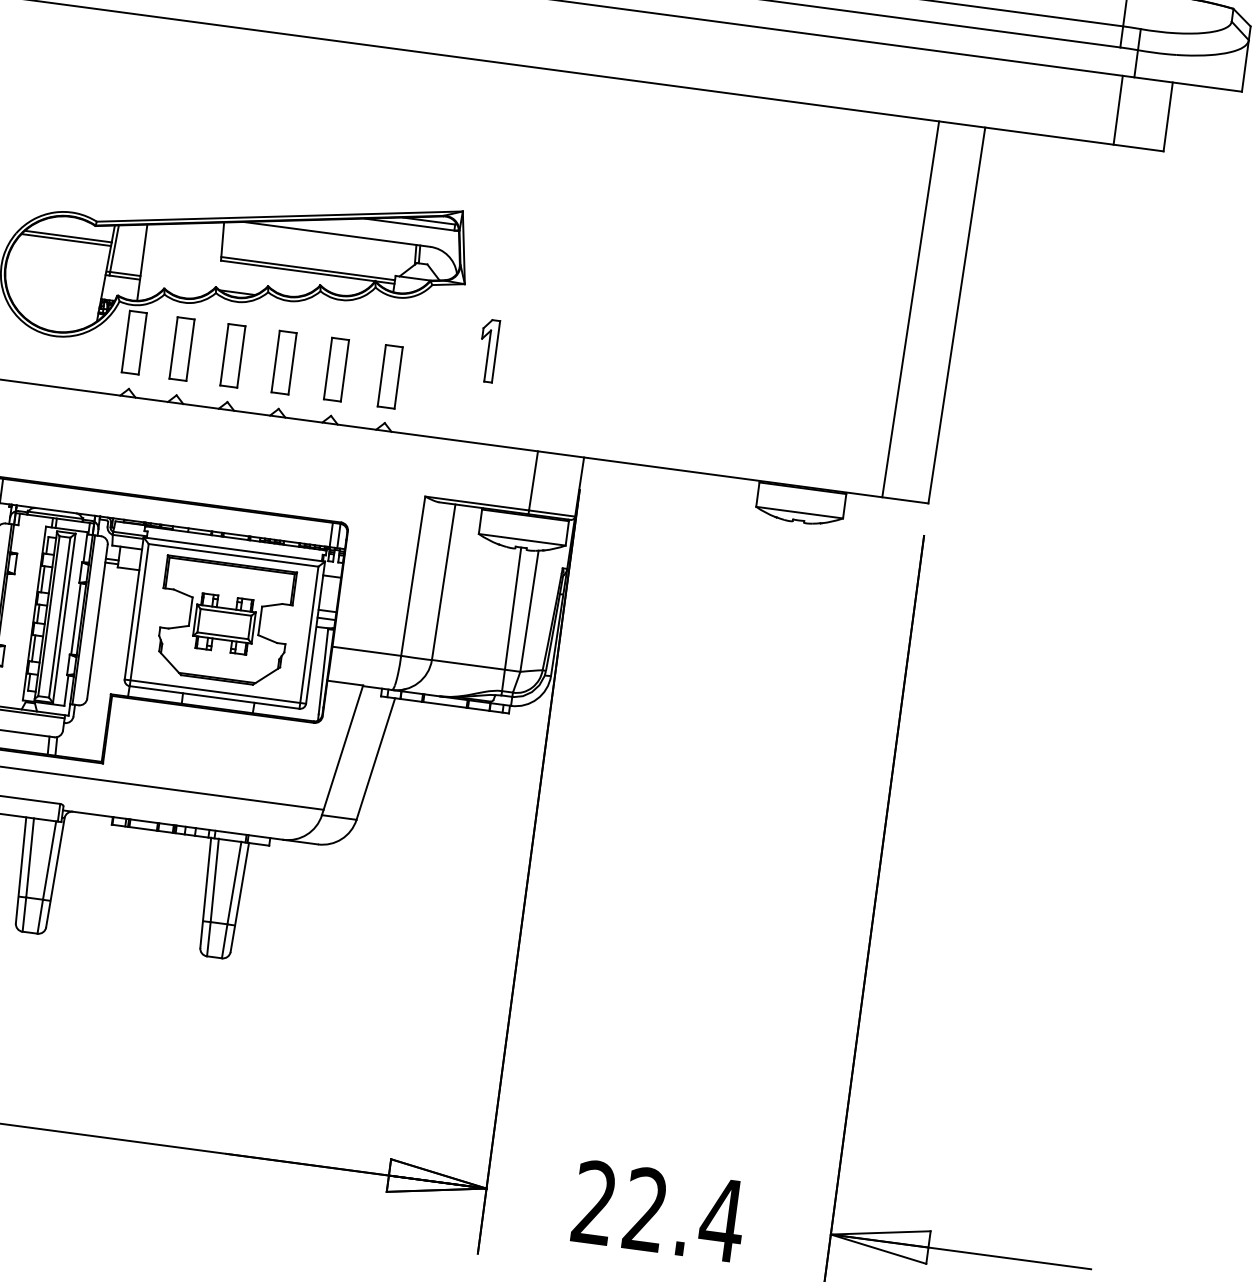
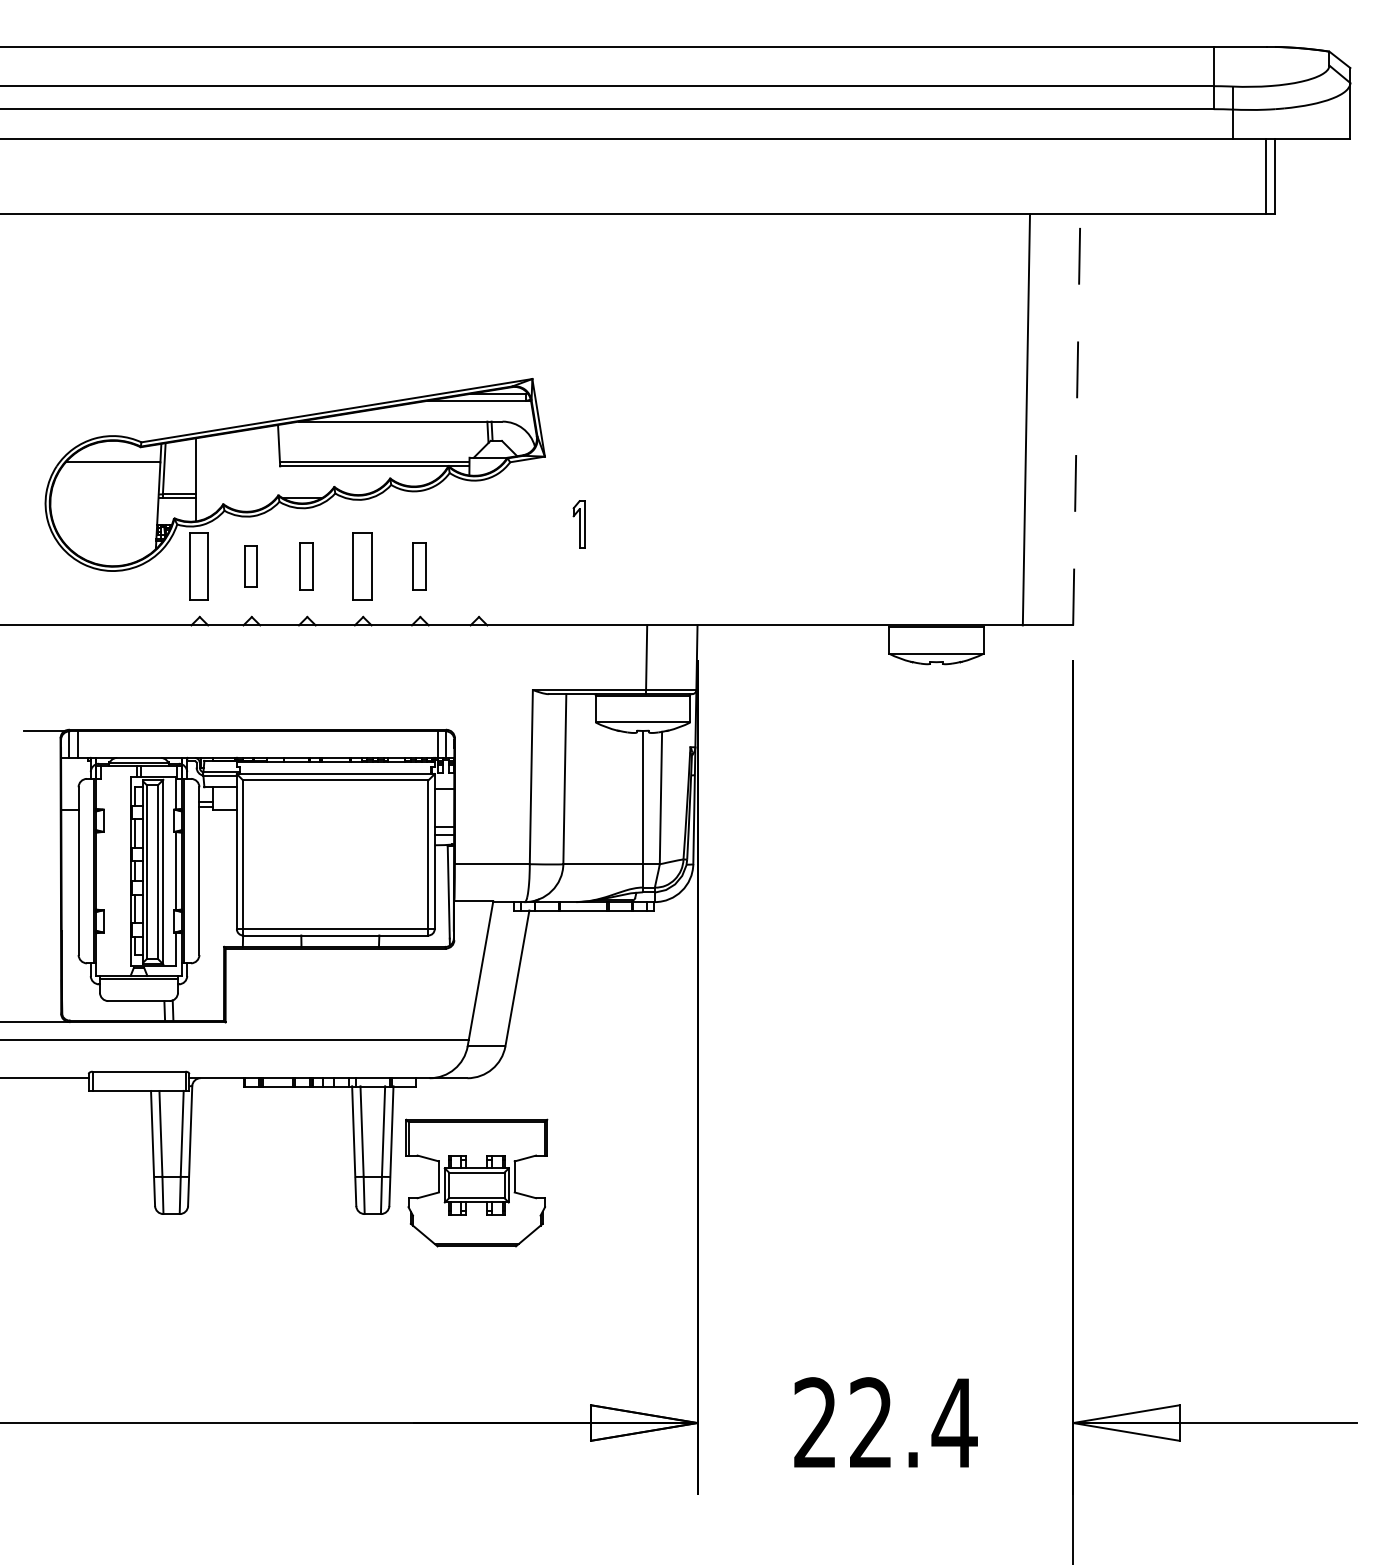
line: (1118, 109) -> (1266, 176), moved
line: (66, 240) -> (111, 466), removed
line: (956, 315) -> (1076, 419), solid -> dashed
part: (181, 348) -> (250, 566), size x0.6
part: (488, 350) -> (579, 524), size x0.7
part: (232, 355) -> (306, 566), size x0.7
part: (336, 369) -> (419, 566), size x0.7
part: (389, 376) -> (477, 566), removed
part: (224, 621) -> (476, 1182), moved

